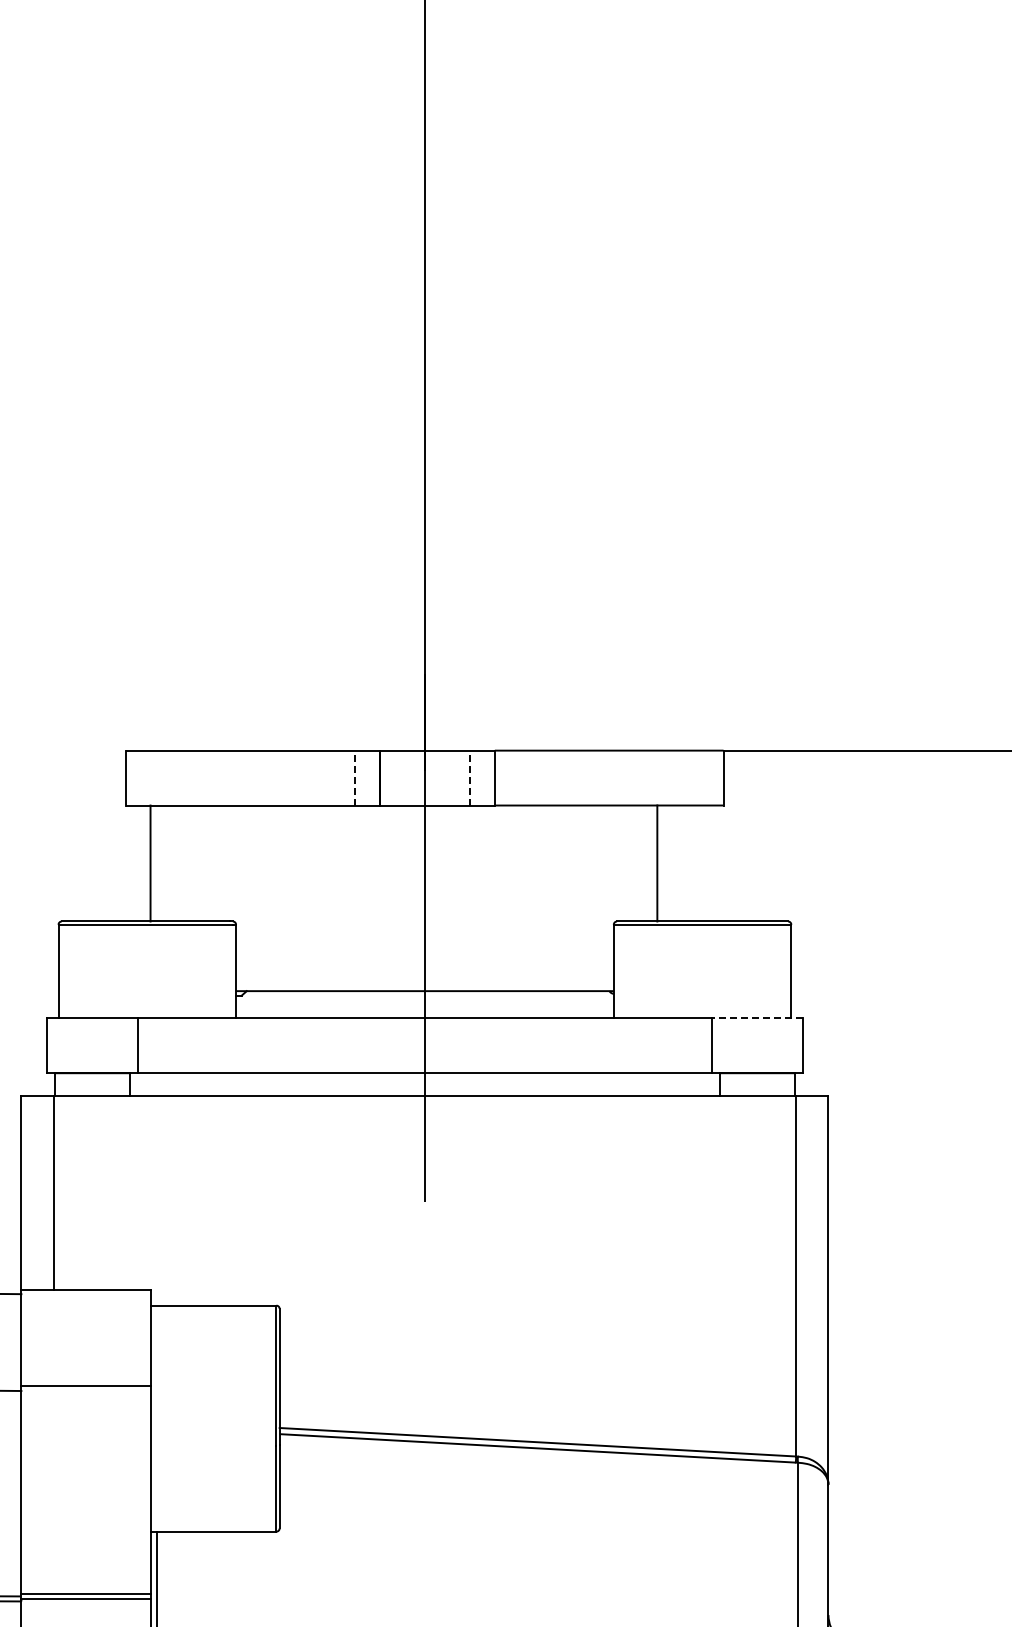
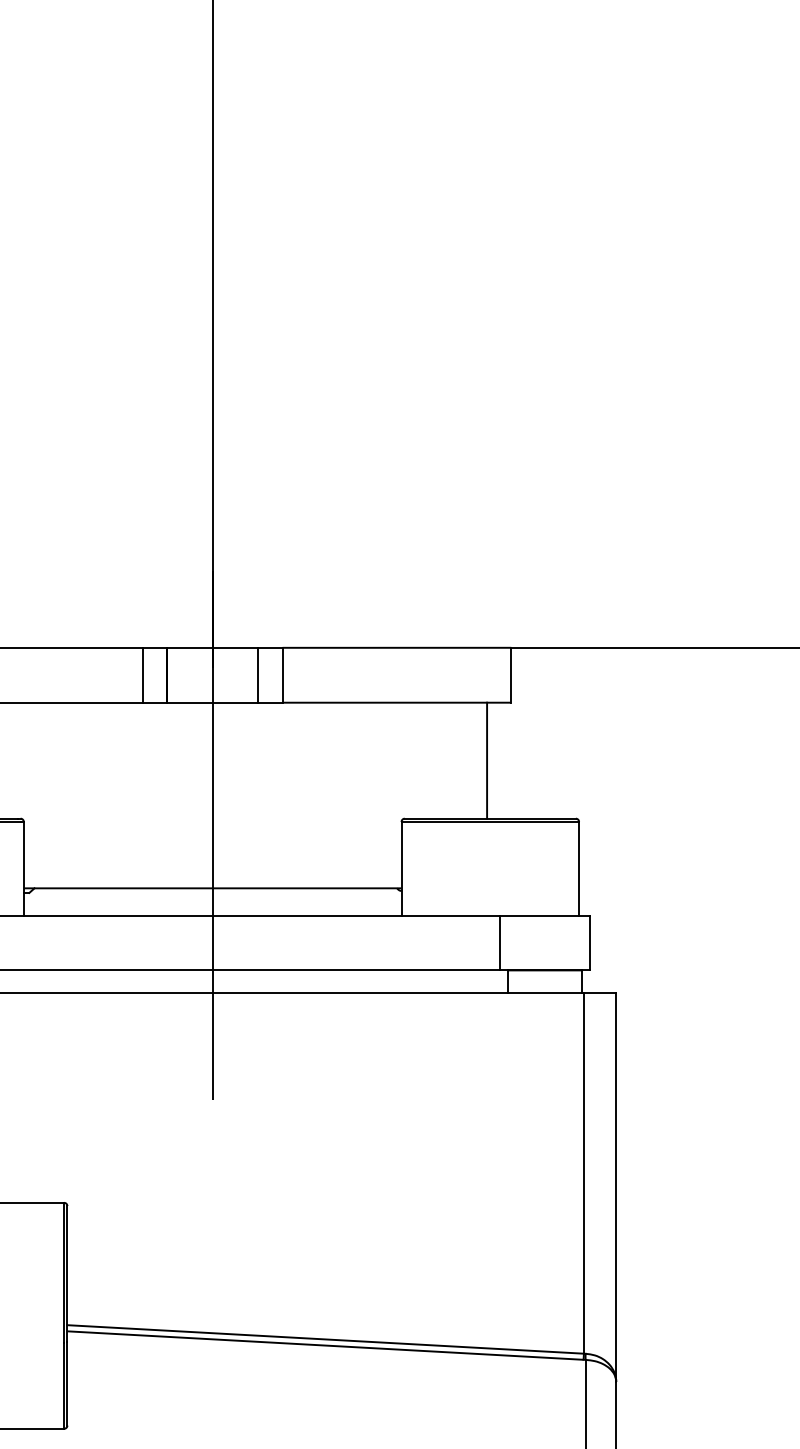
line: (355, 777) -> (143, 674), dashed -> solid
line: (470, 777) -> (258, 674), dashed -> solid
line: (657, 863) -> (487, 760), moved
line: (756, 1018) -> (544, 915), dashed -> solid

